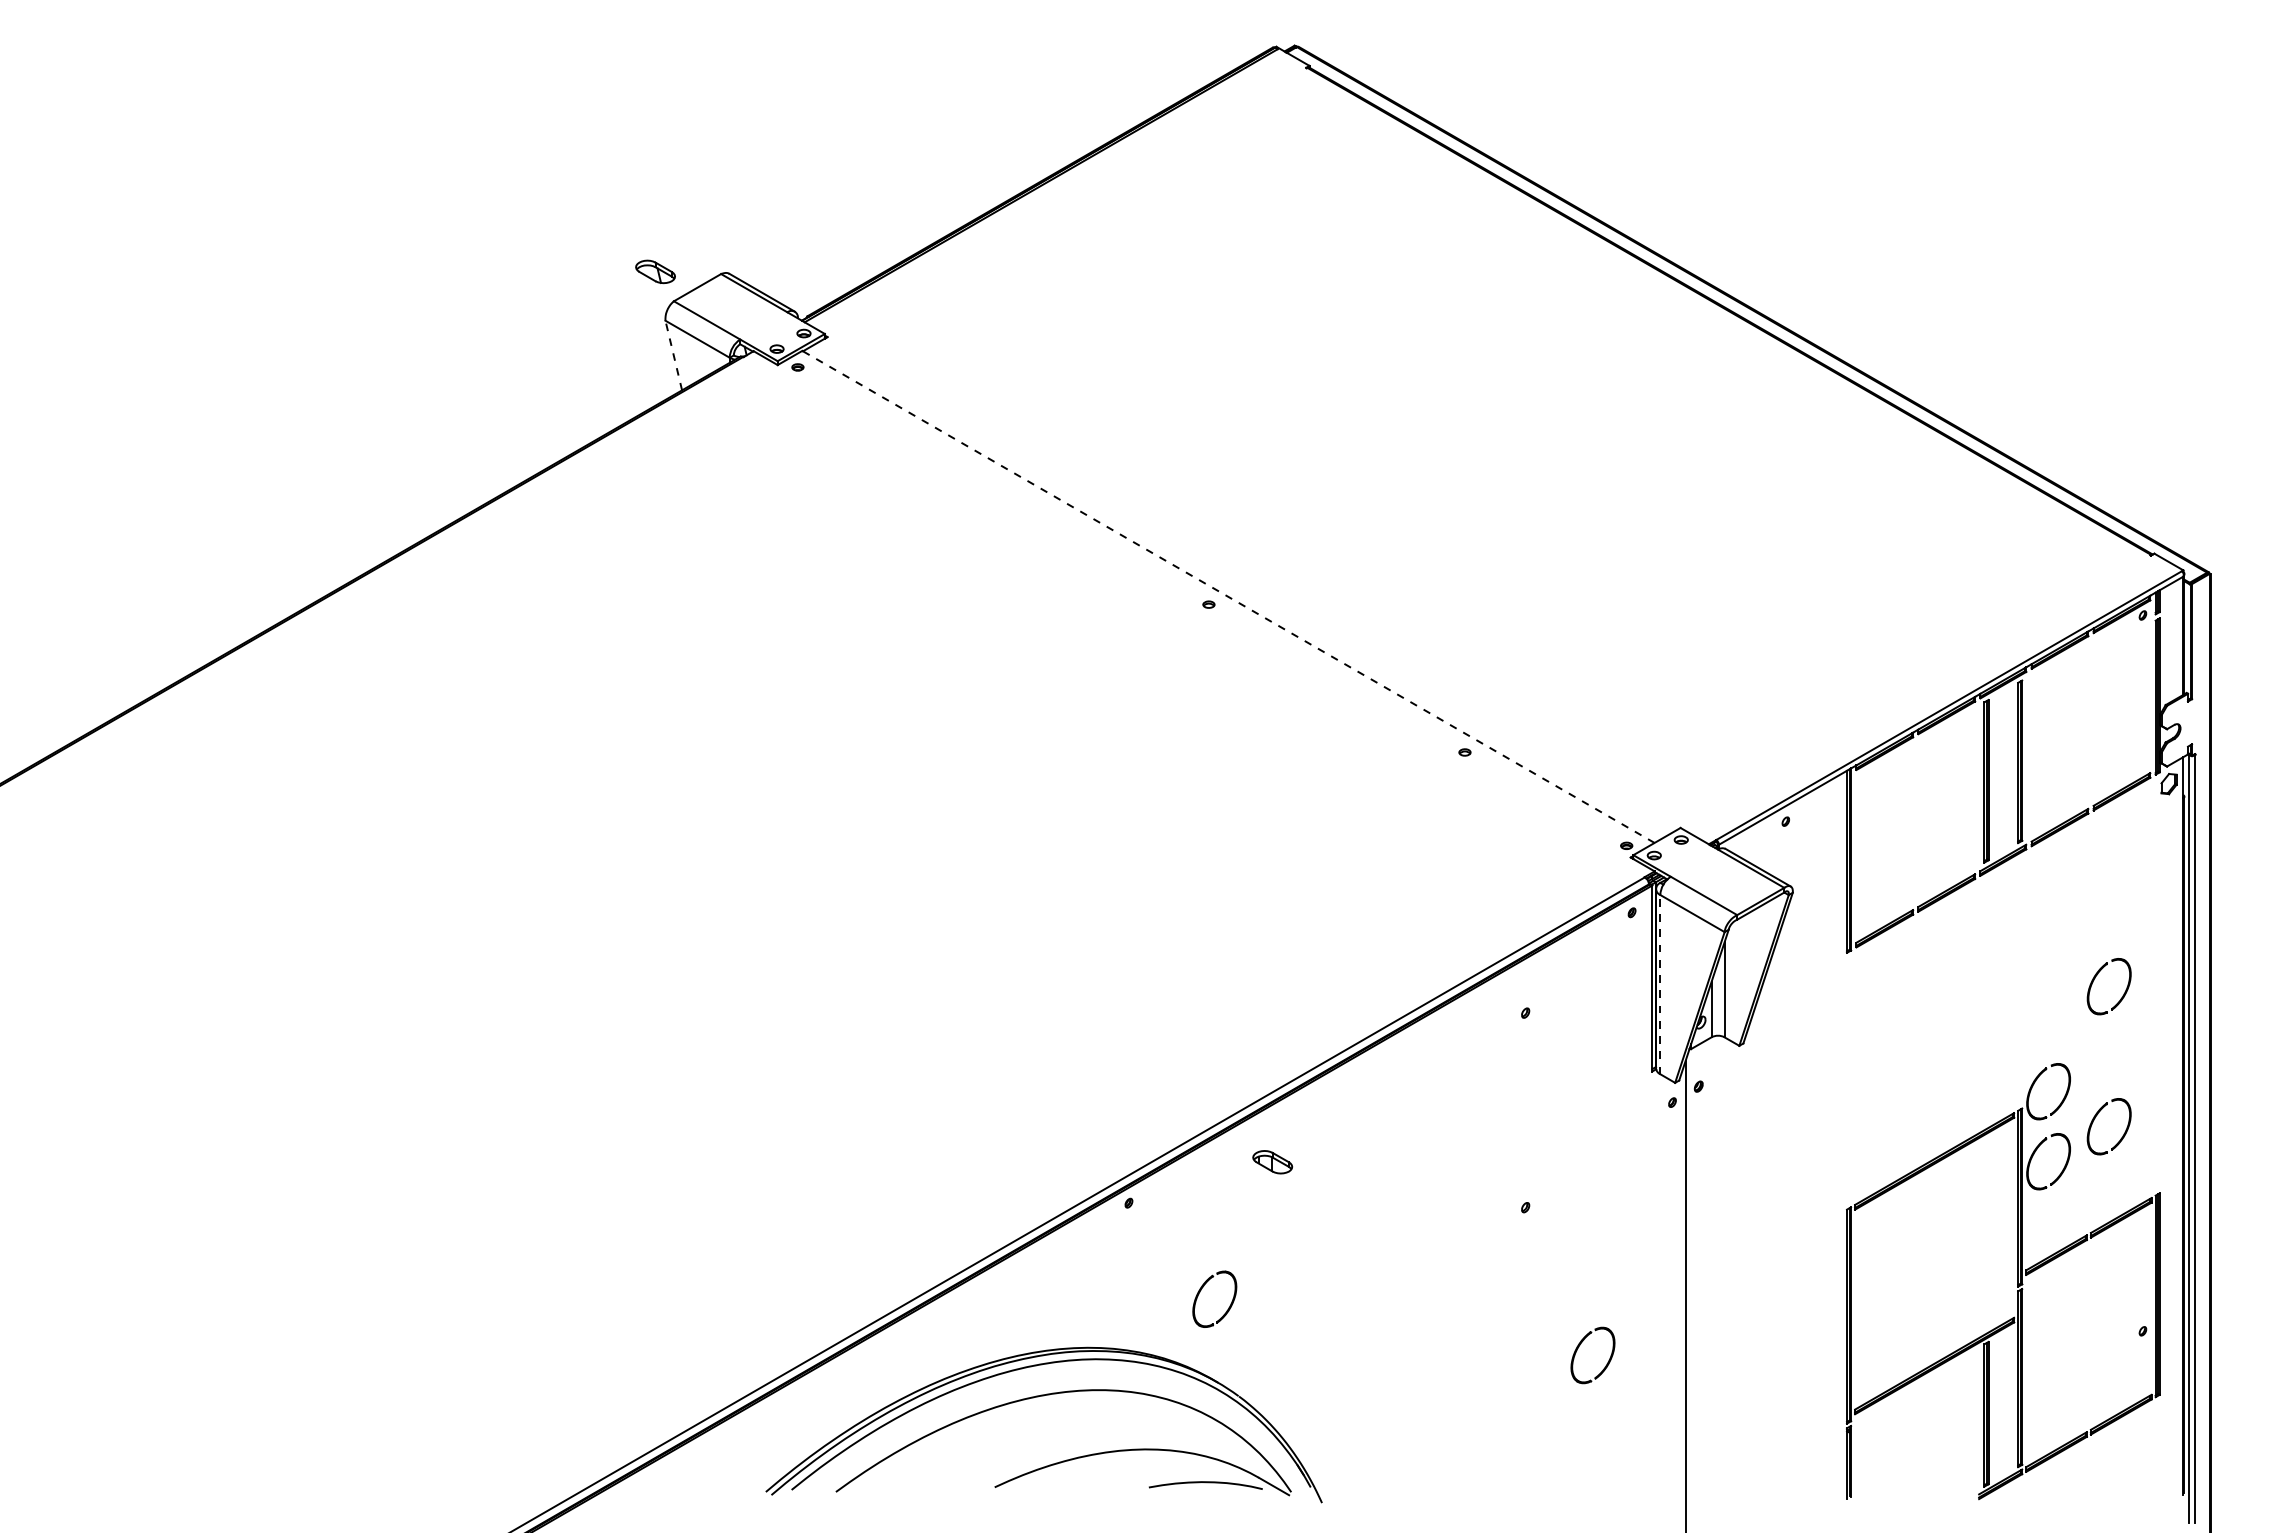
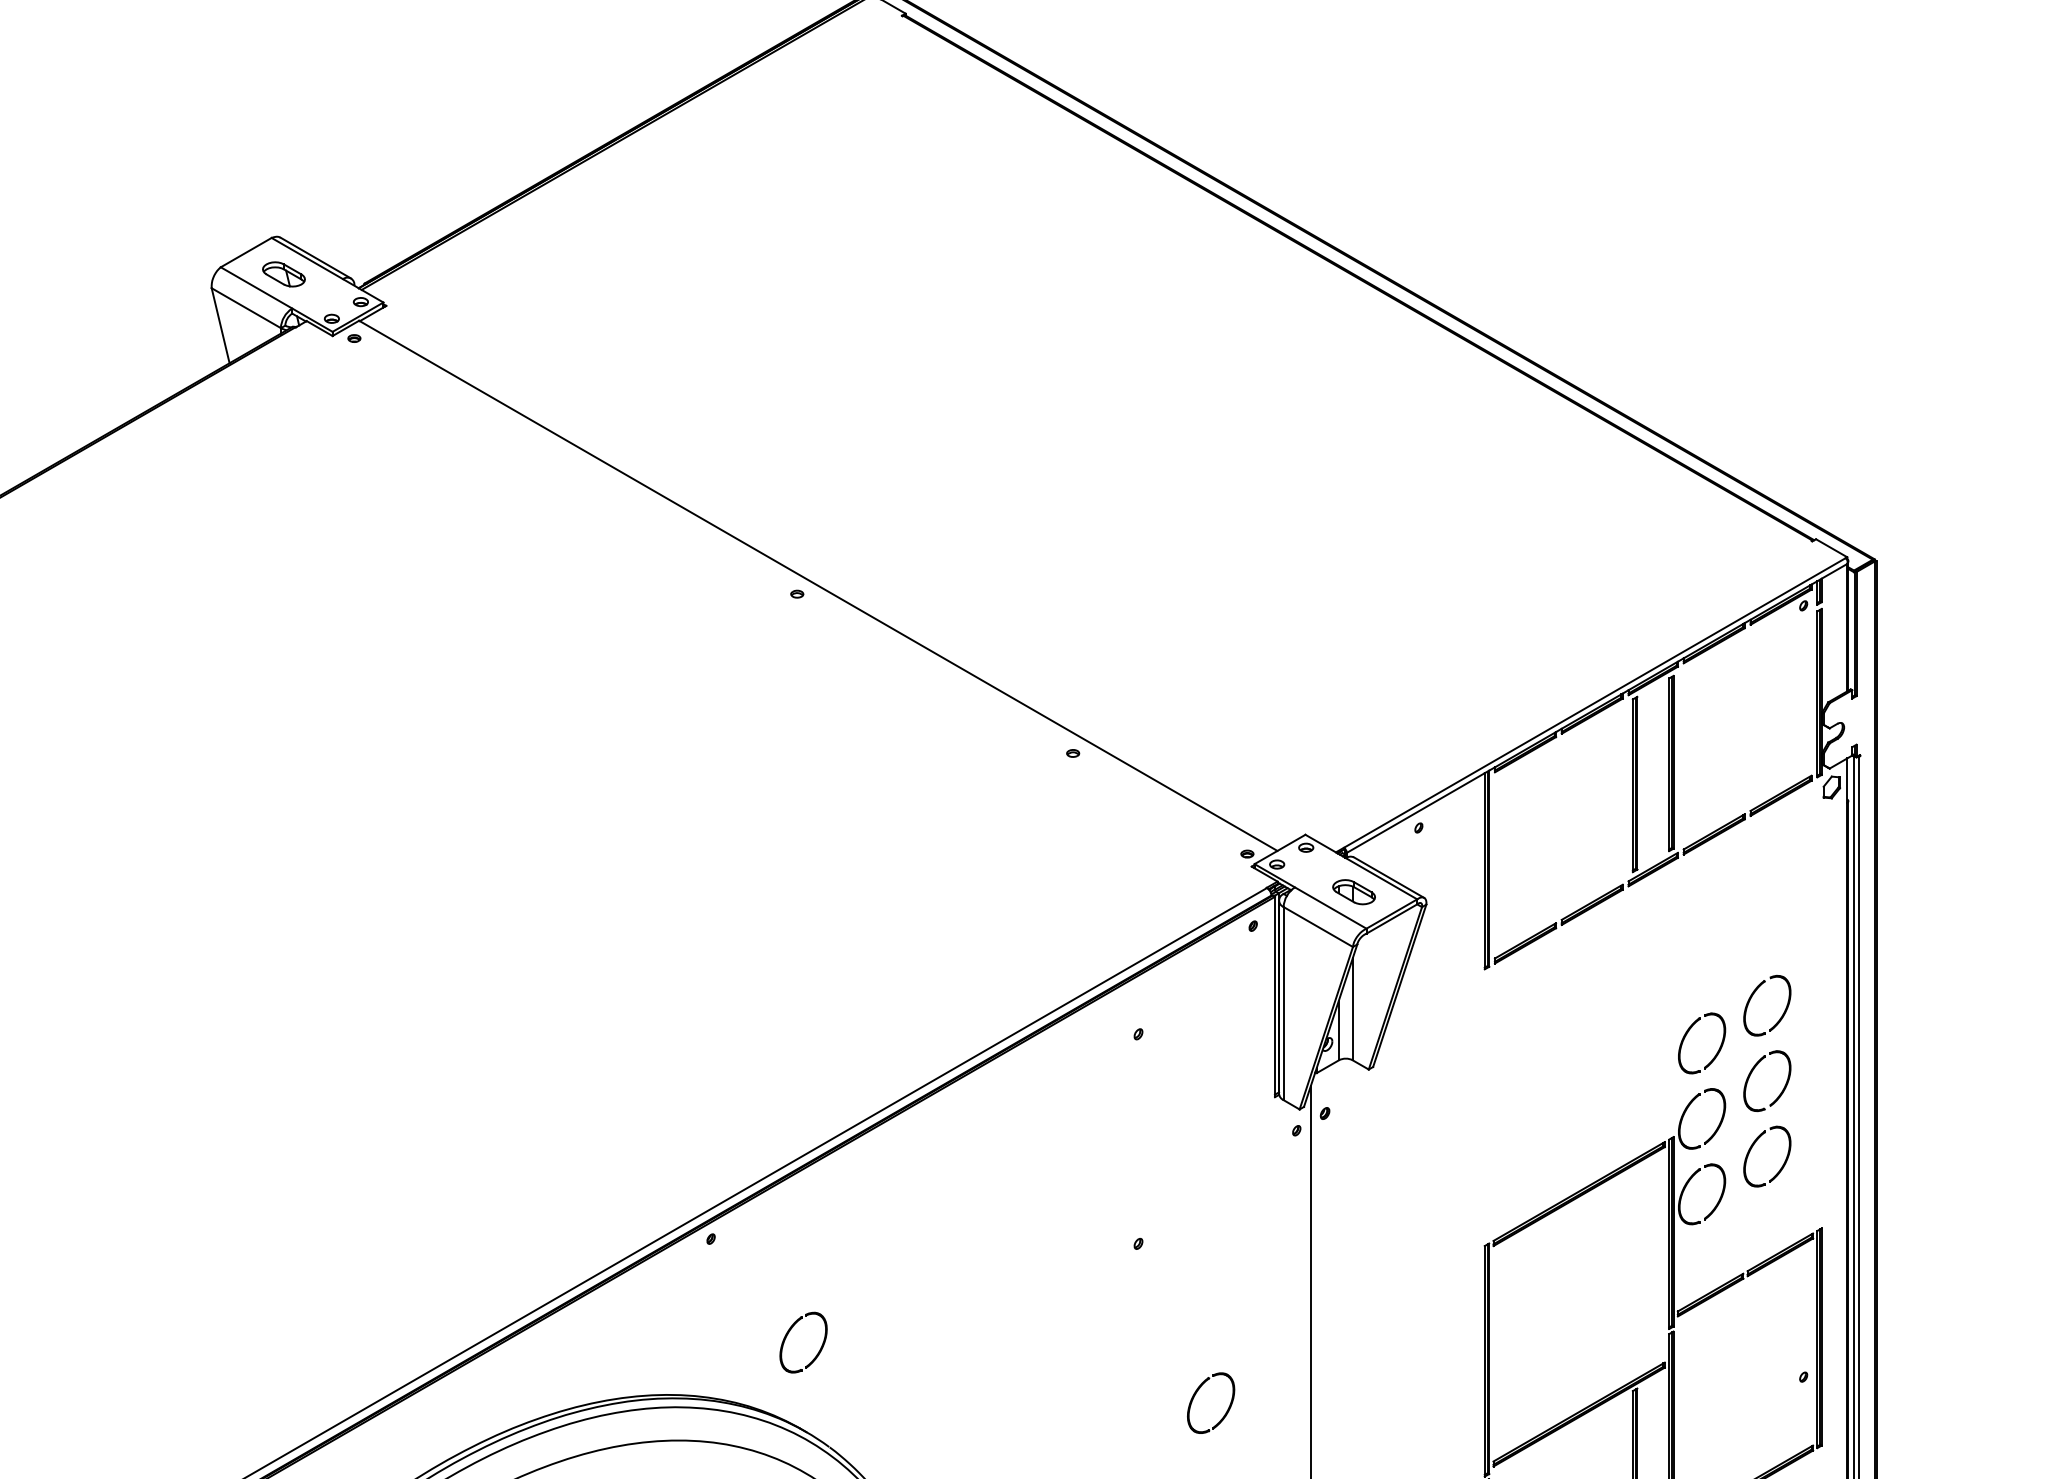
part: (655, 271) -> (283, 273), moved
line: (673, 355) -> (220, 325), dashed -> solid
line: (1228, 596) -> (818, 585), dashed -> solid
line: (1660, 984) -> (1283, 1003), dashed -> solid
part: (2034, 1014) -> (1686, 1035), added
part: (2094, 1050) -> (1751, 1074), added
part: (1272, 1162) -> (1353, 892), moved

